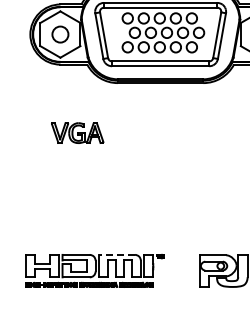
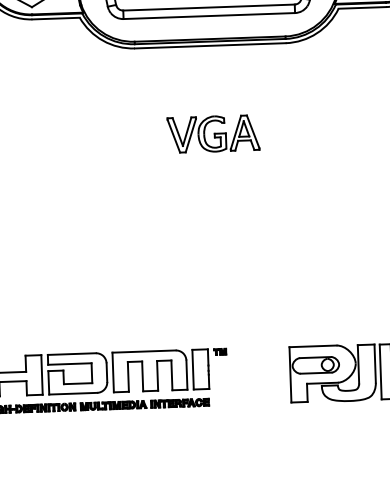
part: (77, 132) -> (213, 132), moved
line: (117, 254) -> (144, 350), dashed -> solid

